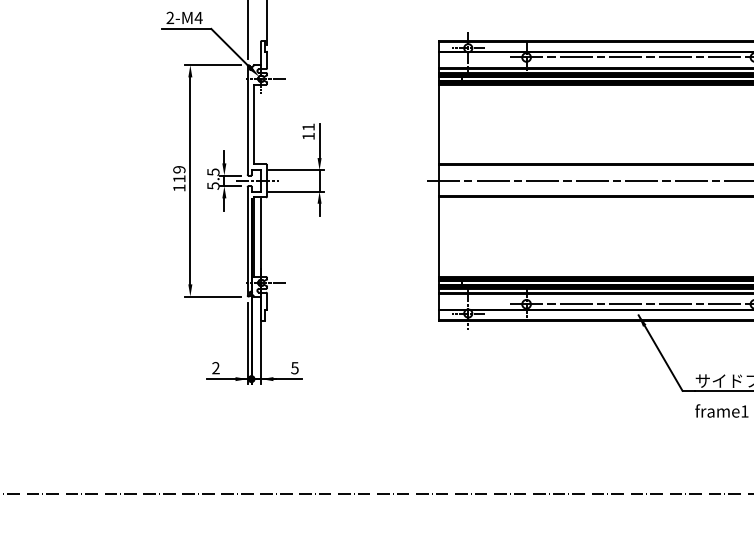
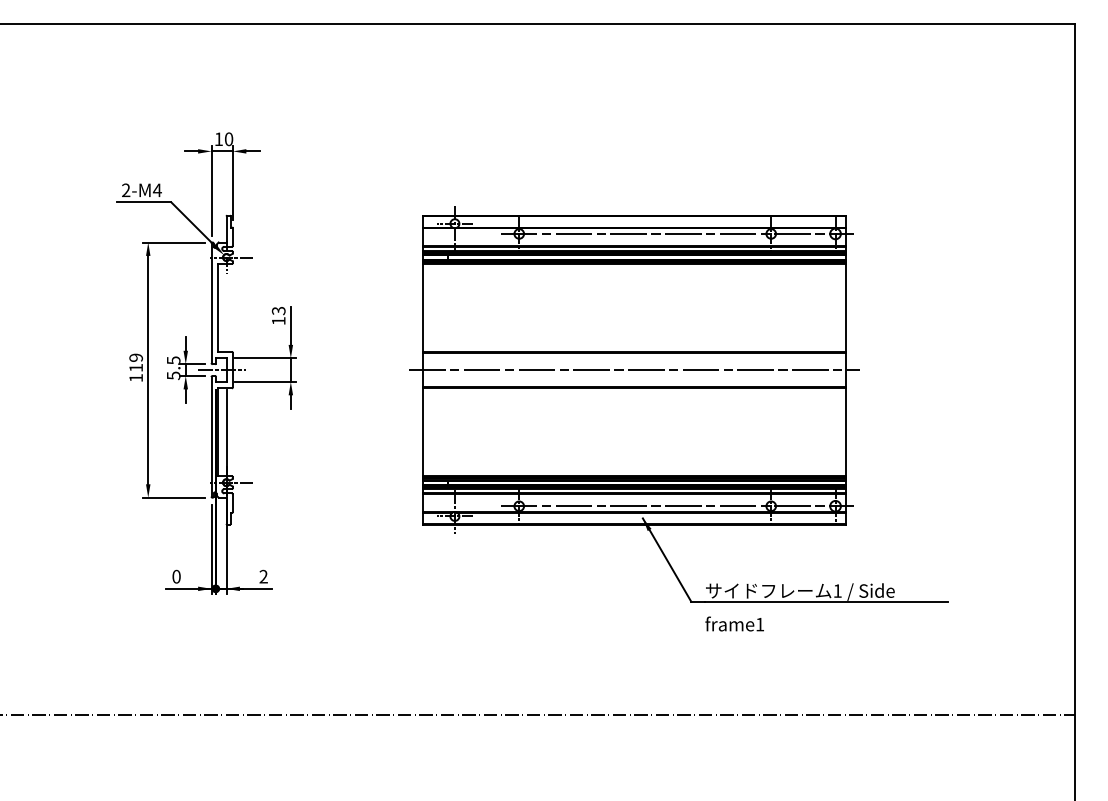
text: (308, 127) -> (278, 311), 11 -> 13
text: (215, 367) -> (176, 576), 2 -> 0
text: (294, 367) -> (263, 576), 5 -> 2

